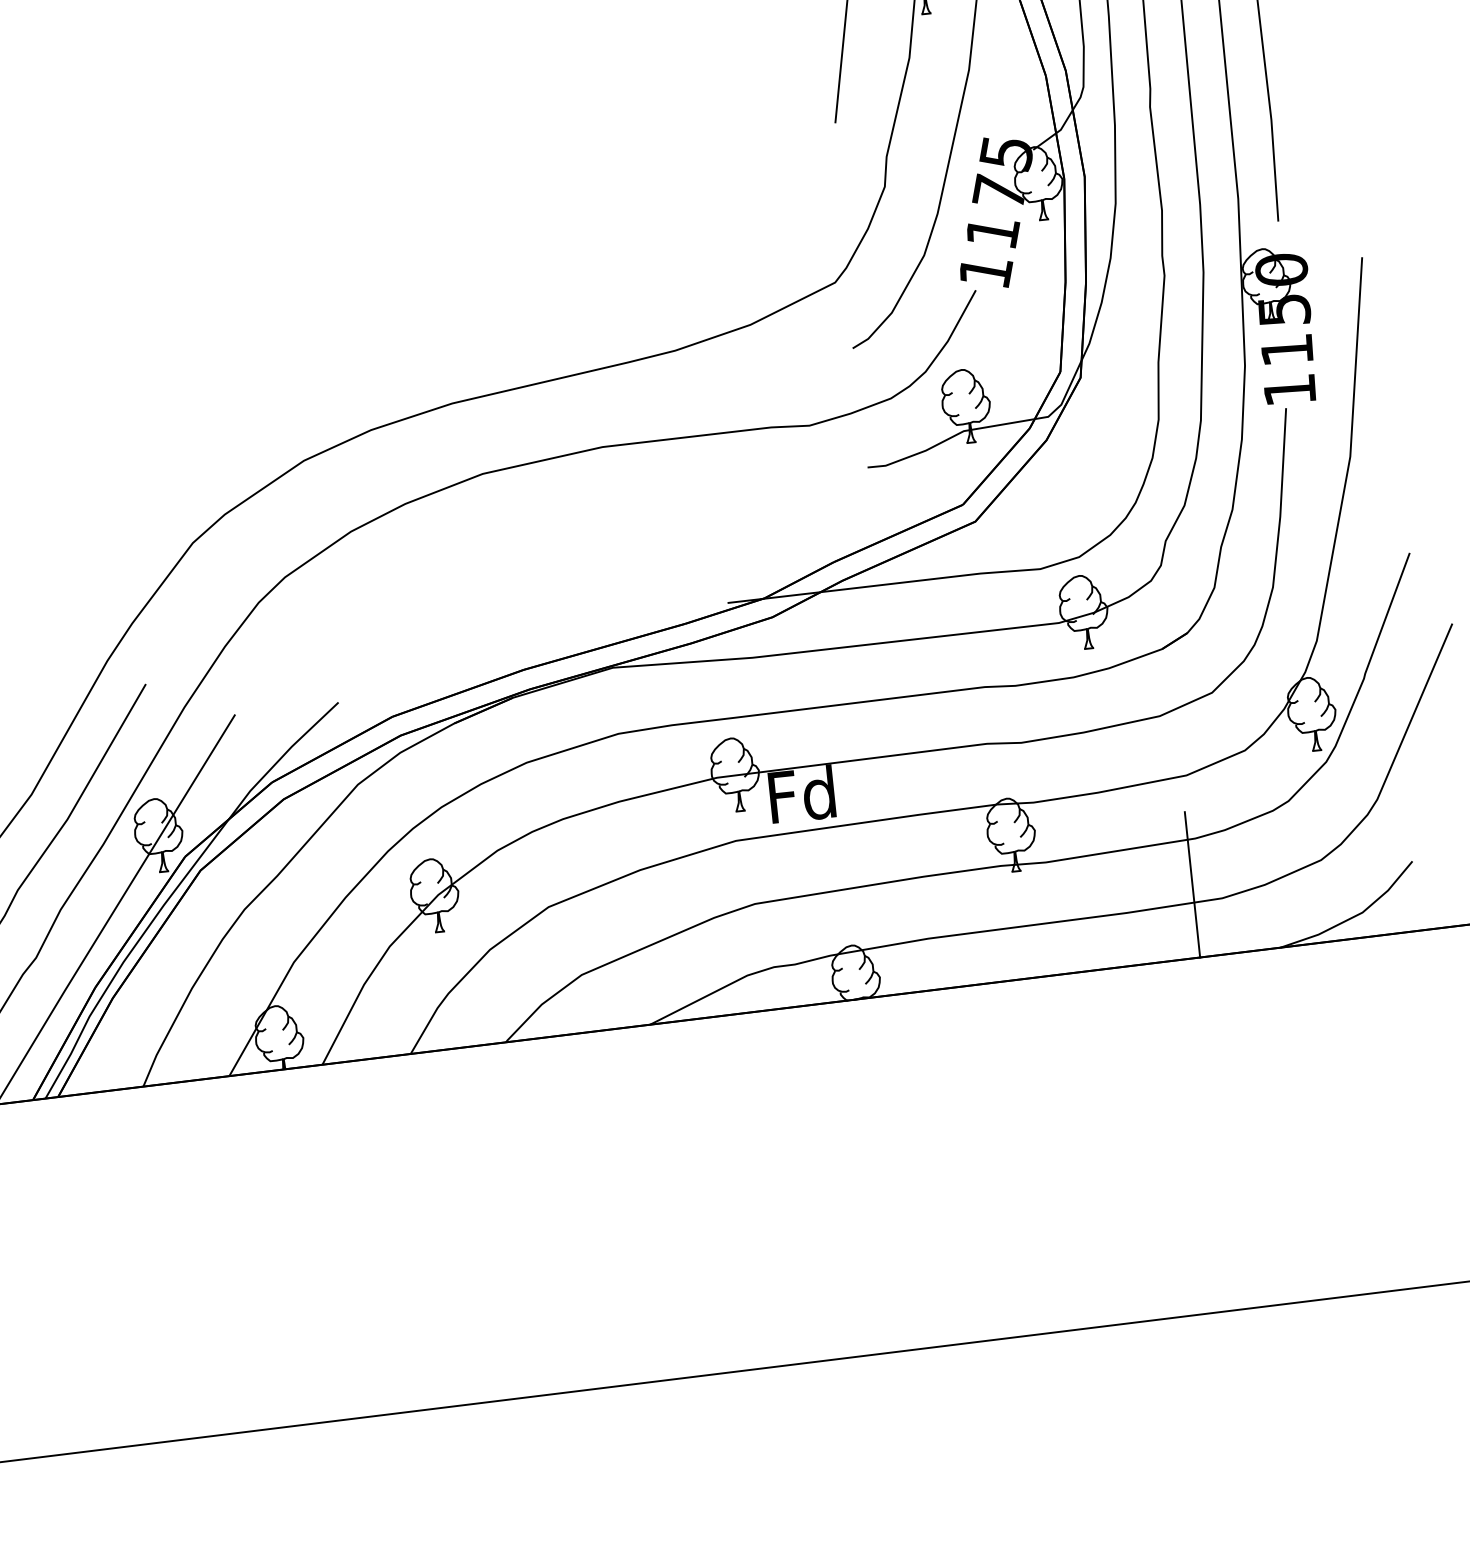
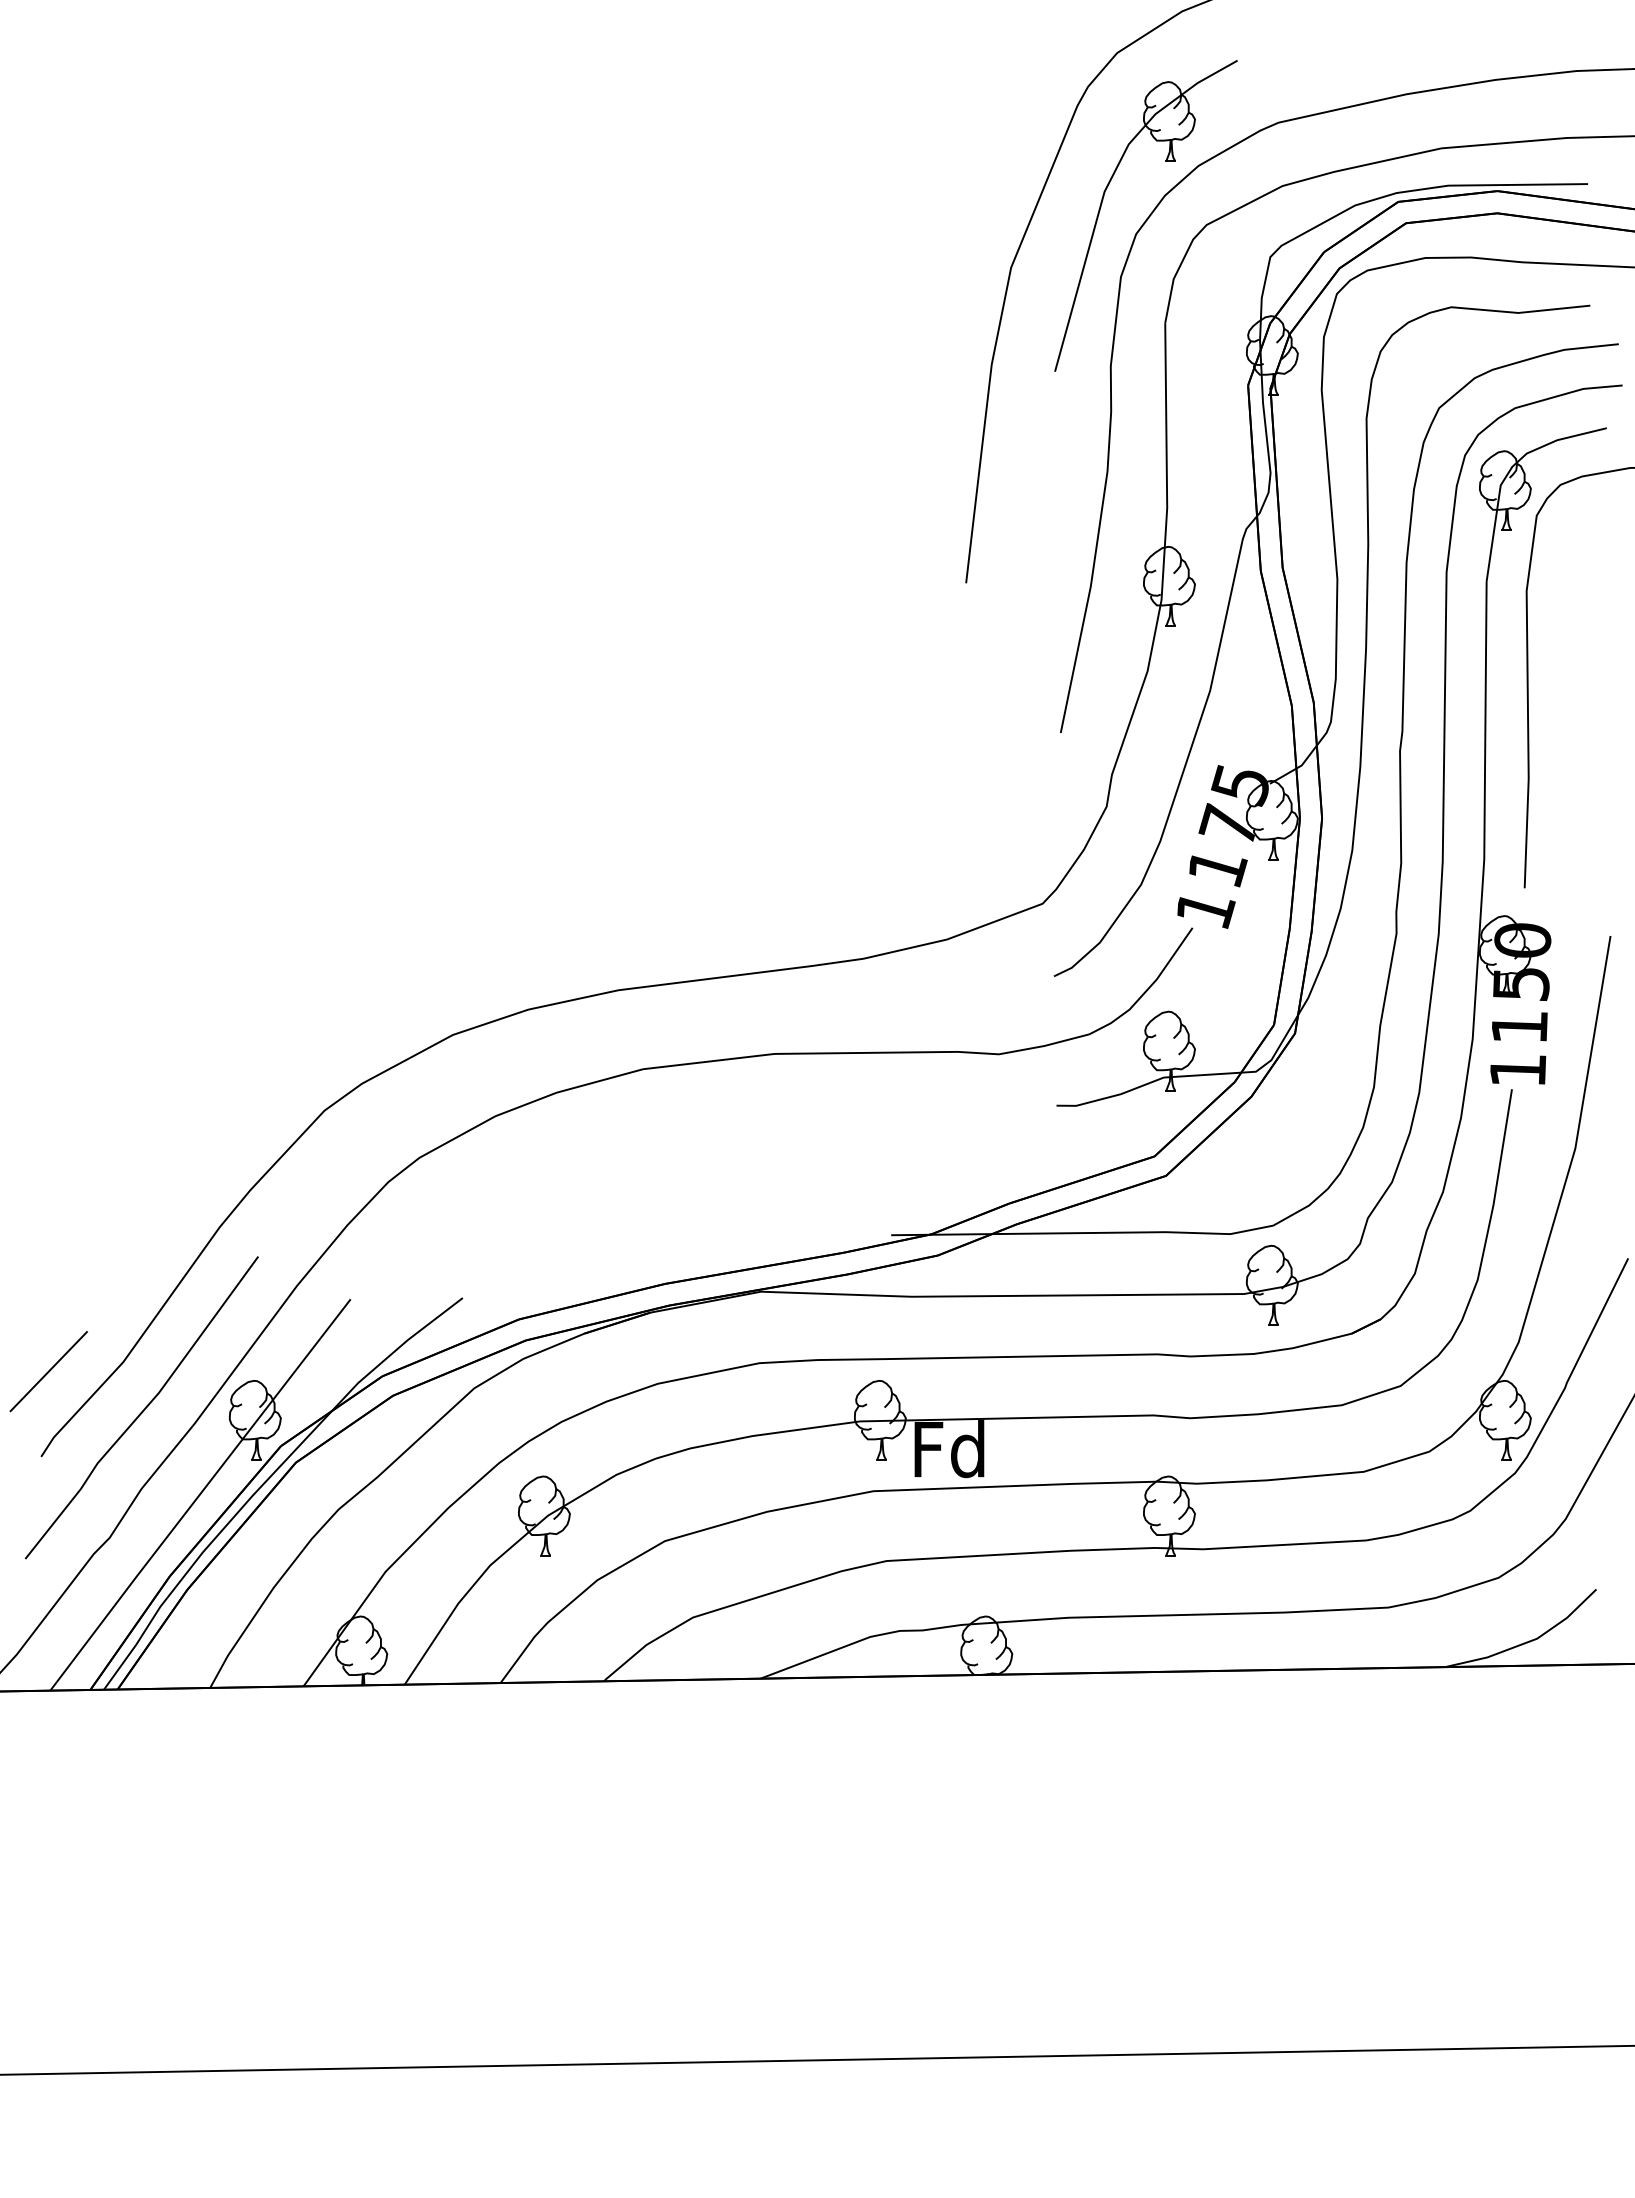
line: (1192, 884) -> (1357, 1589), removed

